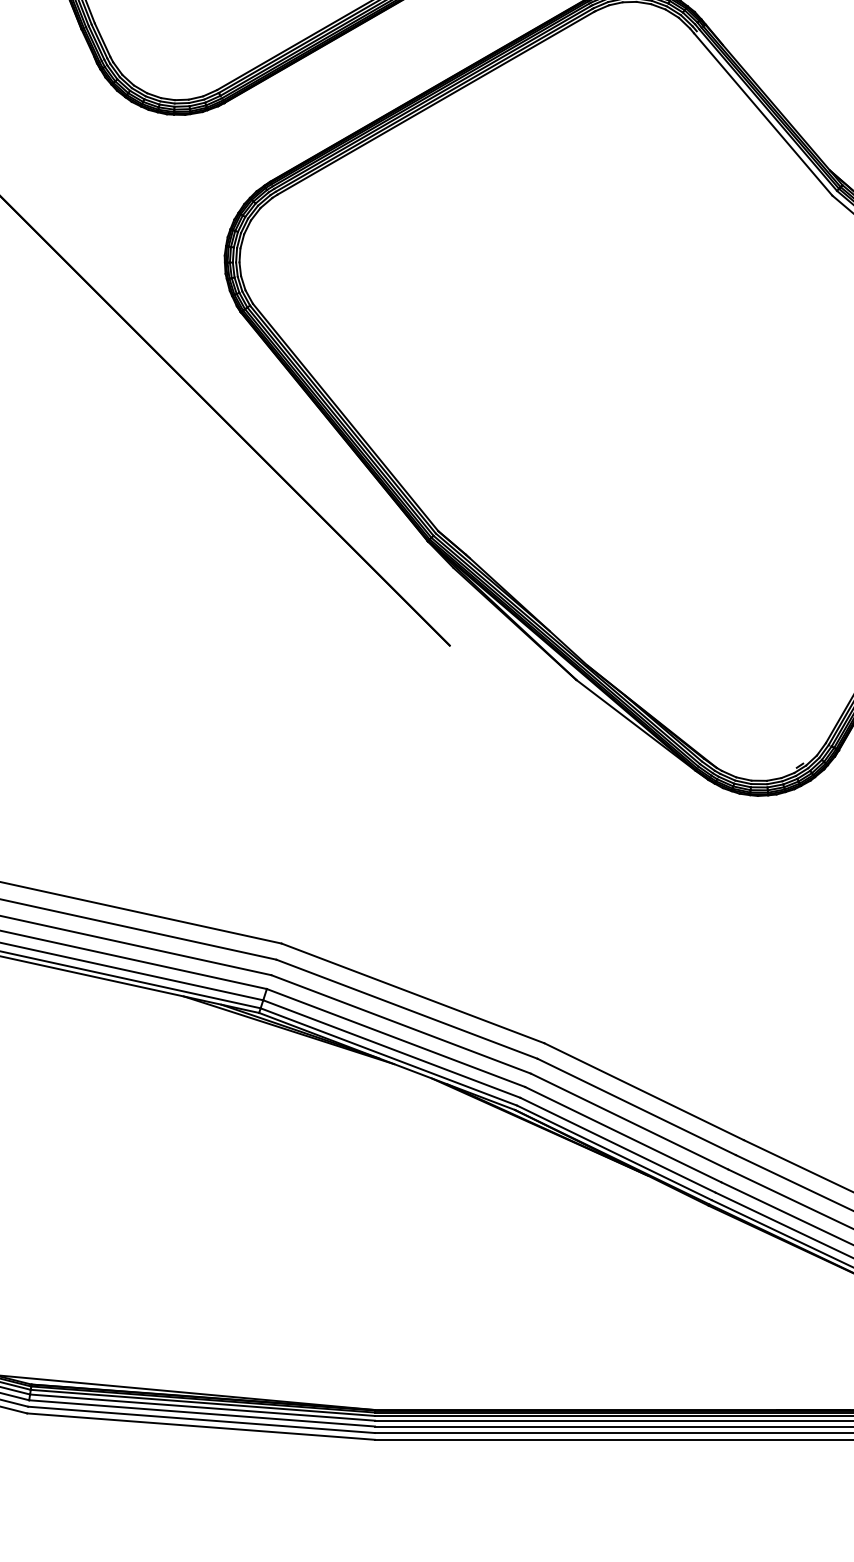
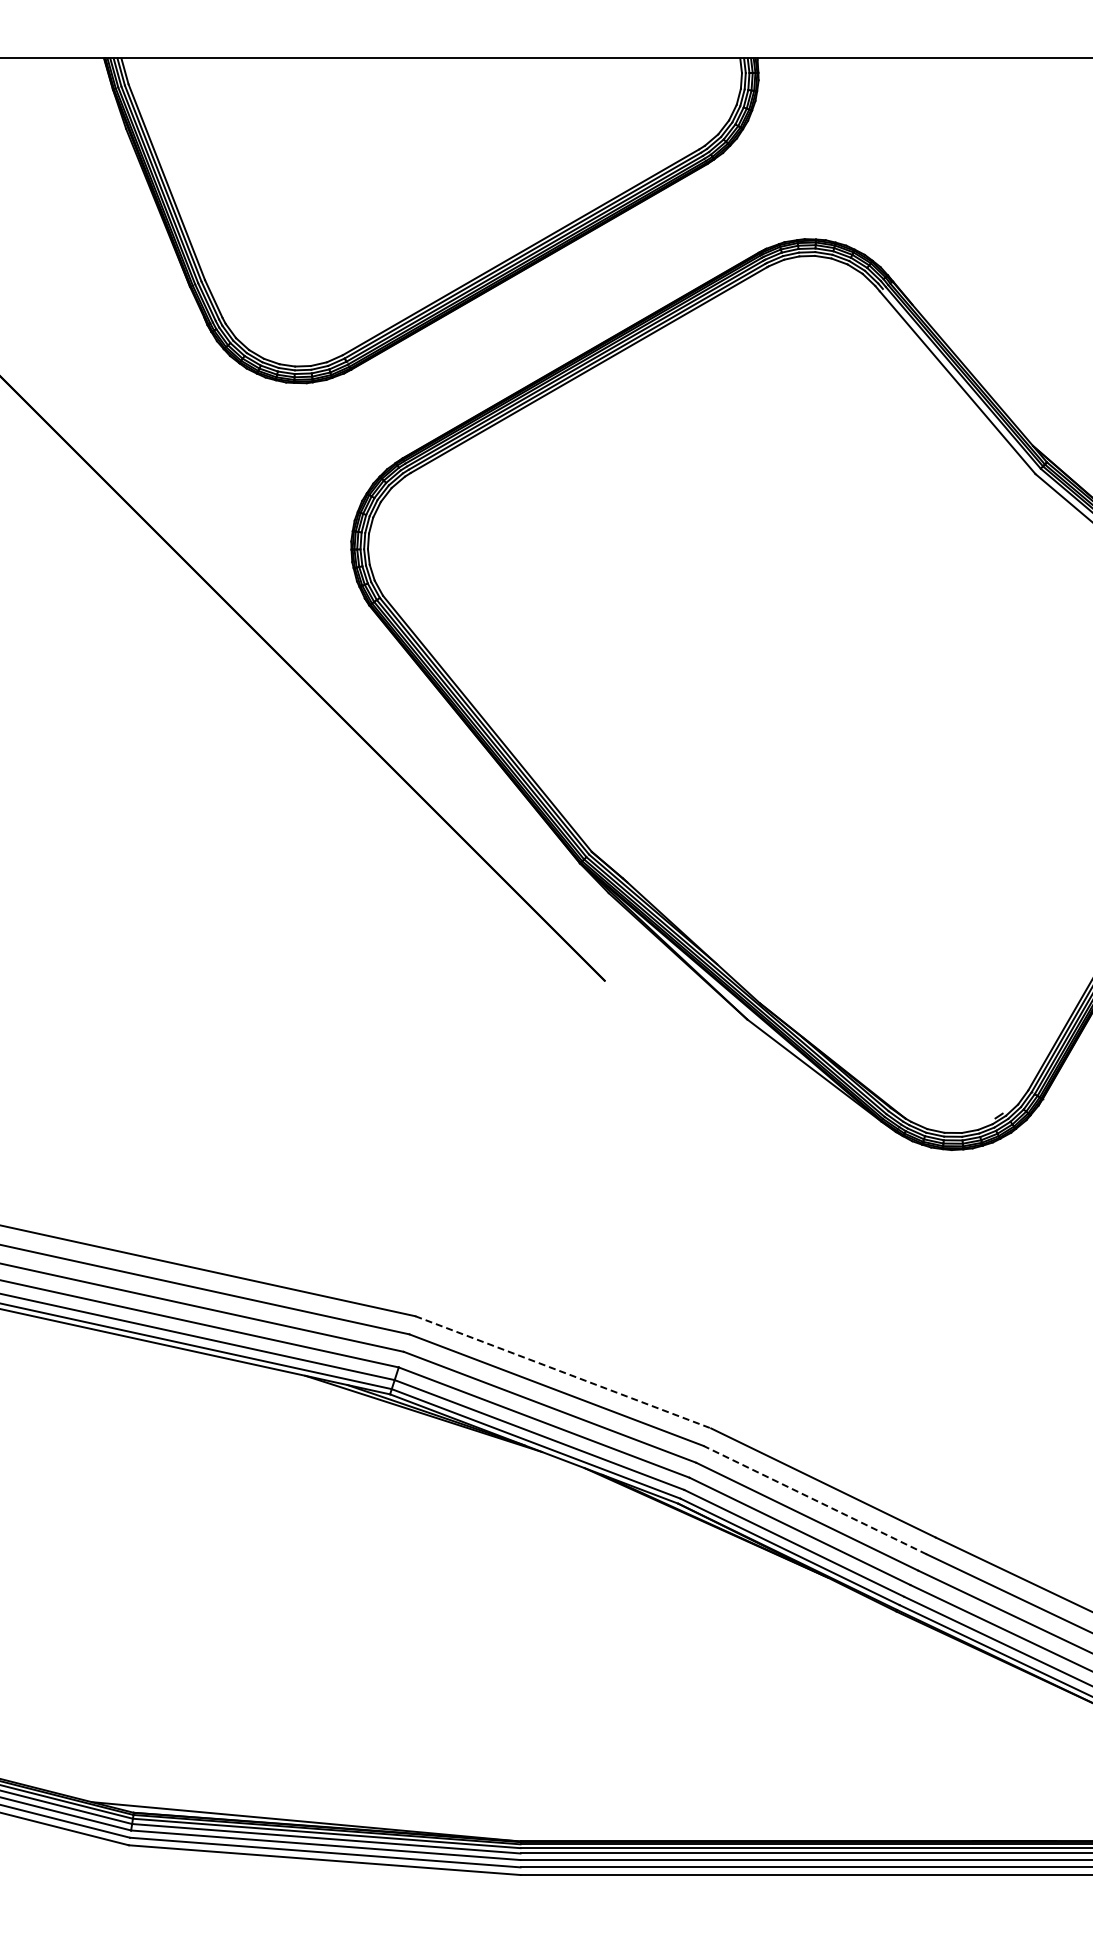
line: (413, 993) -> (563, 1372), solid -> dashed
line: (636, 1106) -> (814, 1499), solid -> dashed

